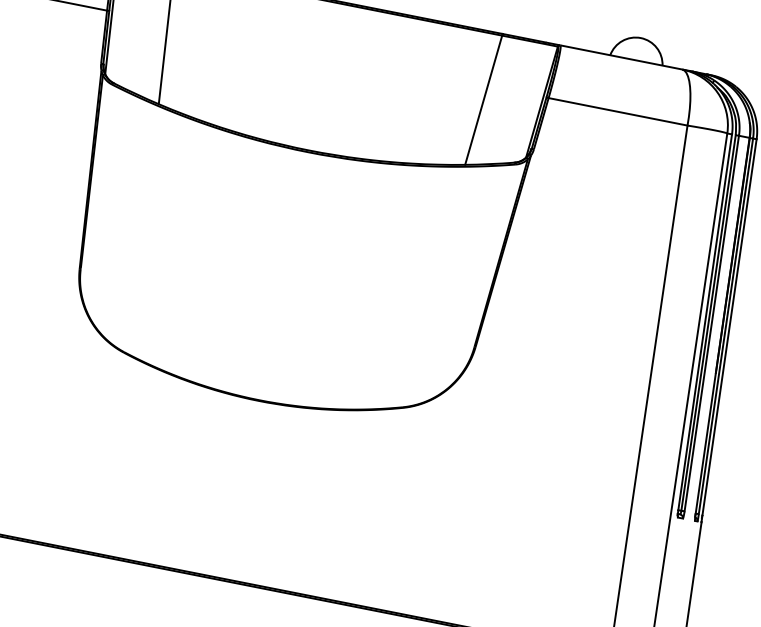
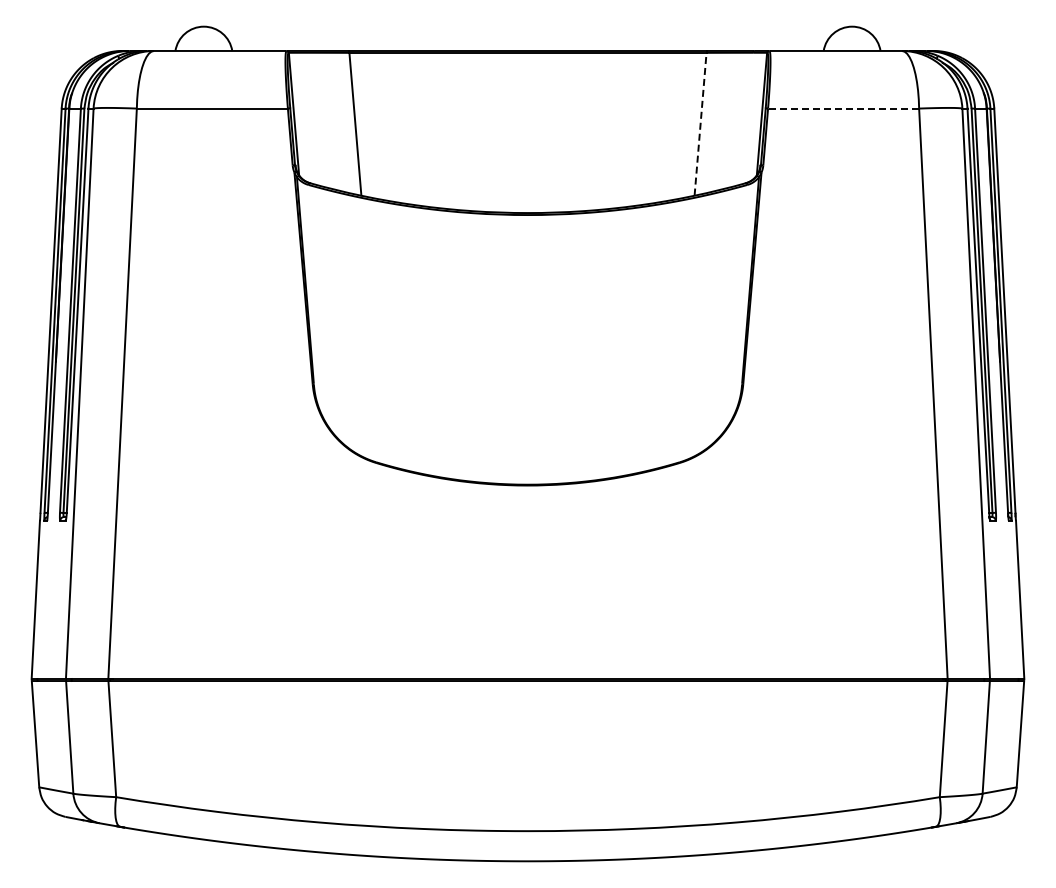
line: (483, 100) -> (700, 124), solid -> dashed
line: (617, 111) -> (843, 108), solid -> dashed

